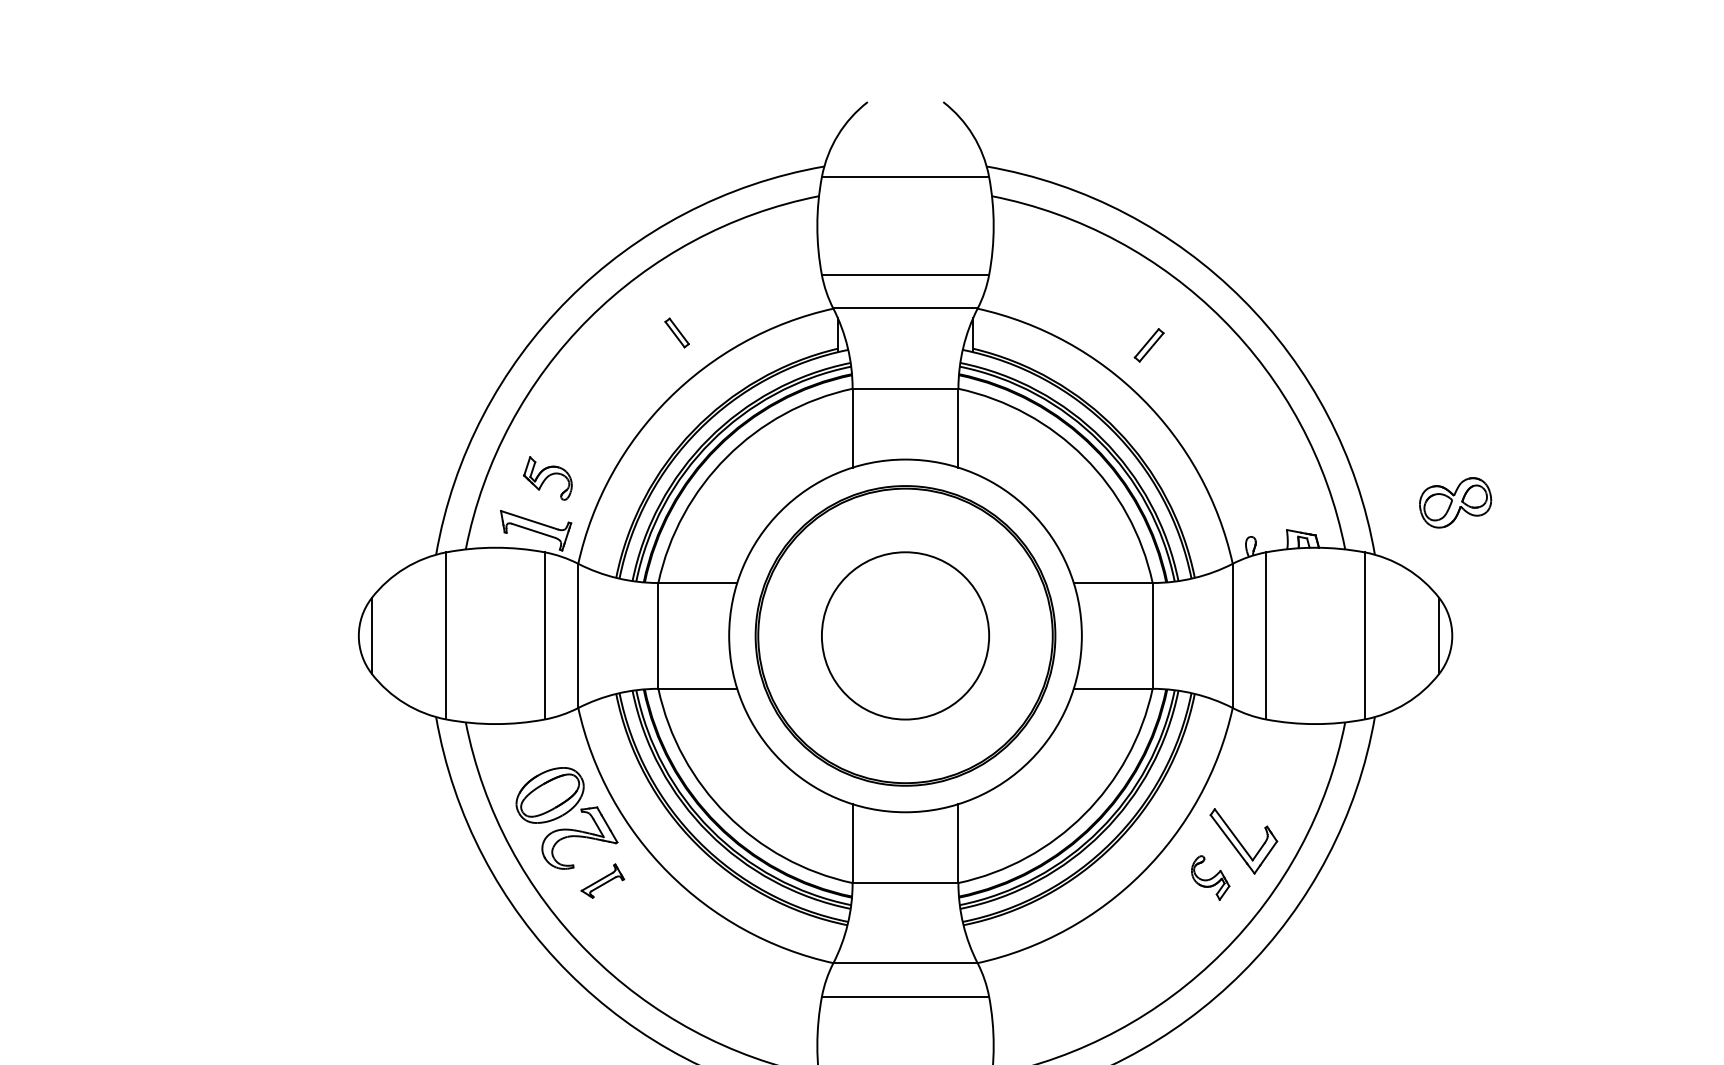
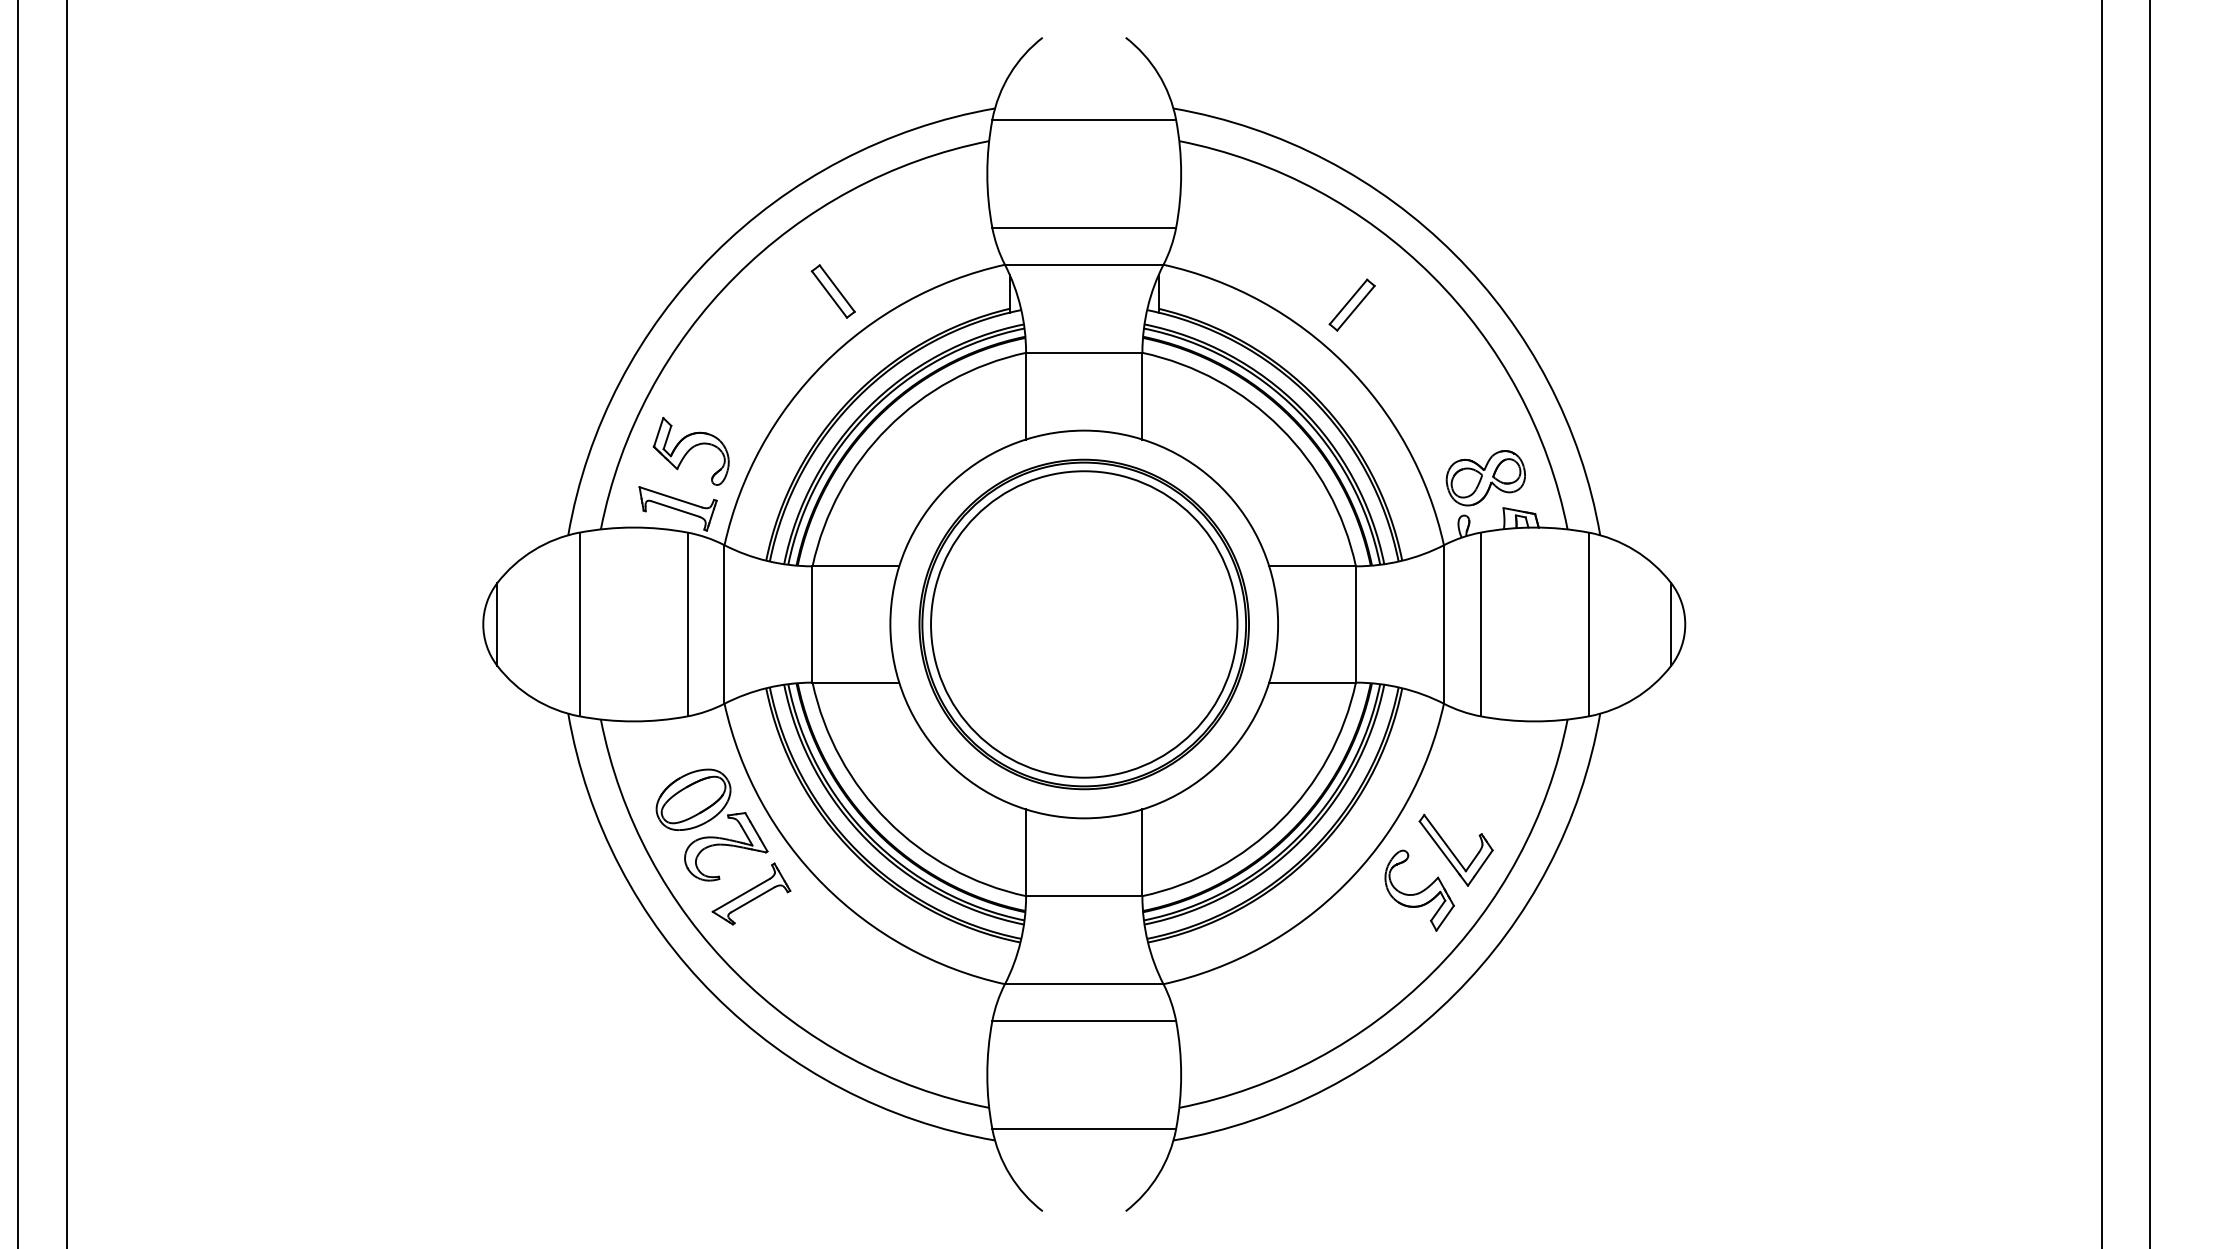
part: (676, 333) -> (832, 291), size x1.67
part: (1148, 344) -> (1351, 304), size x1.43
part: (547, 478) -> (690, 451), size x1.43
part: (1455, 503) -> (1485, 478), moved
circle: (905, 635) -> (1084, 624), size x1.67
part: (1210, 877) -> (1419, 890), size x1.67
part: (602, 880) -> (751, 893), size x1.67

